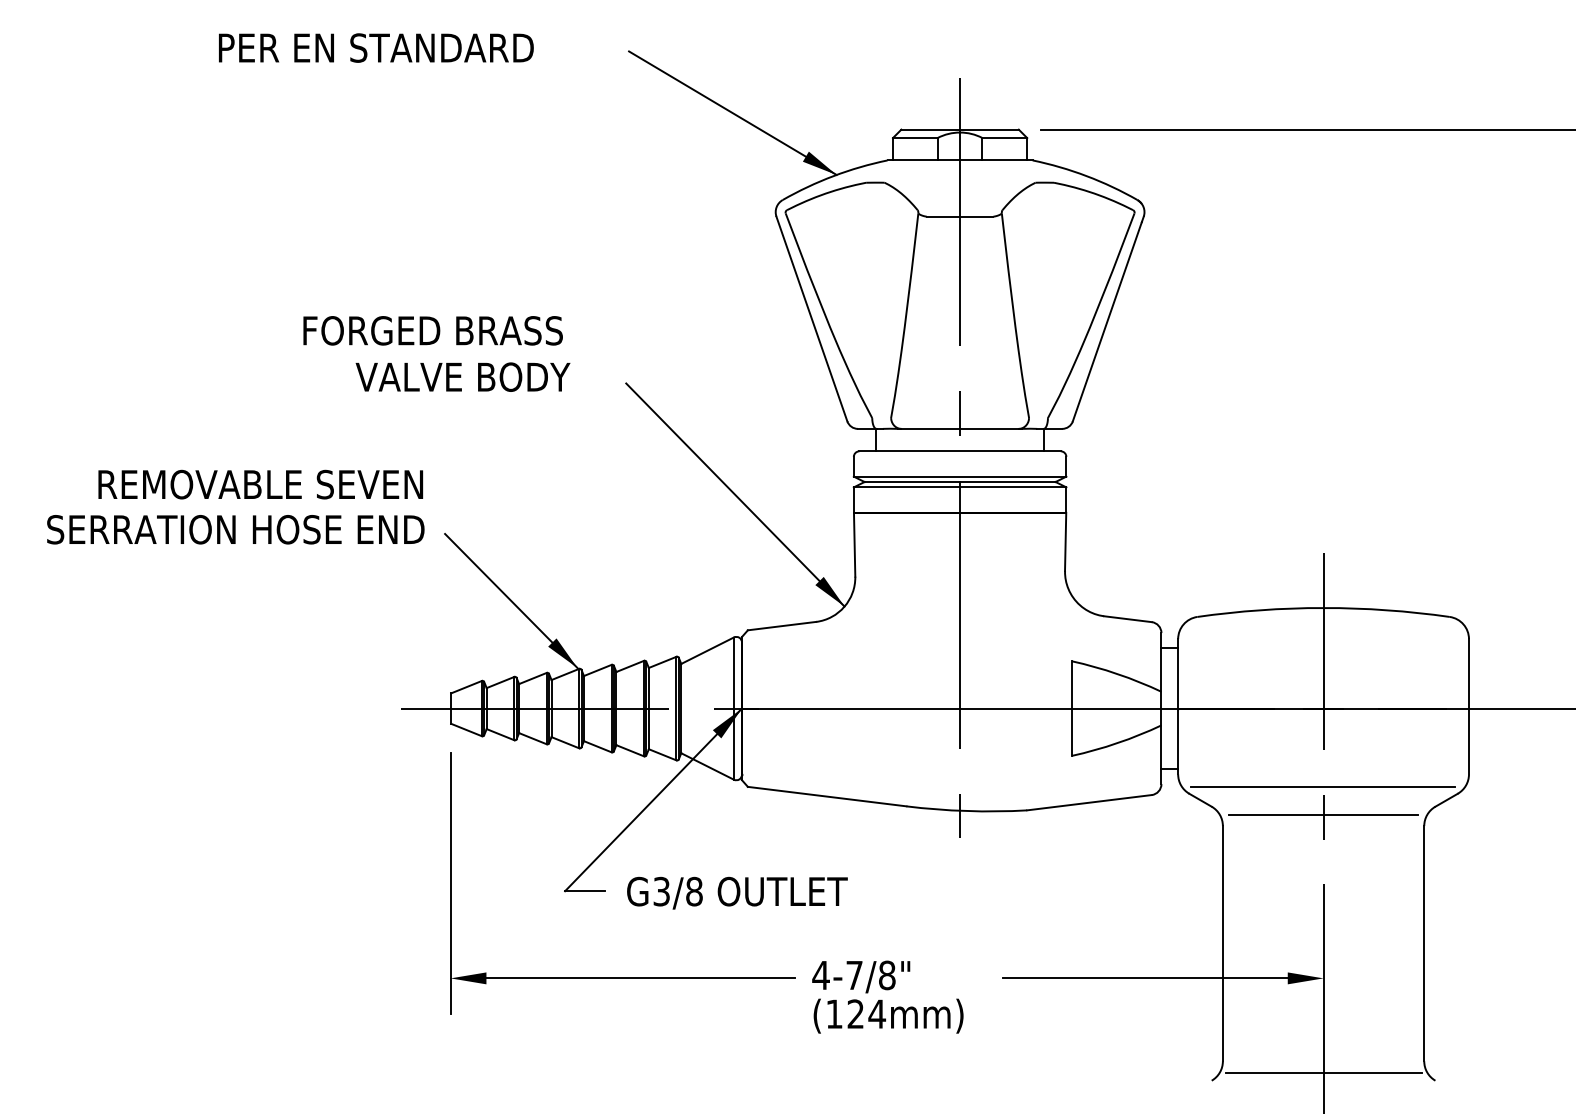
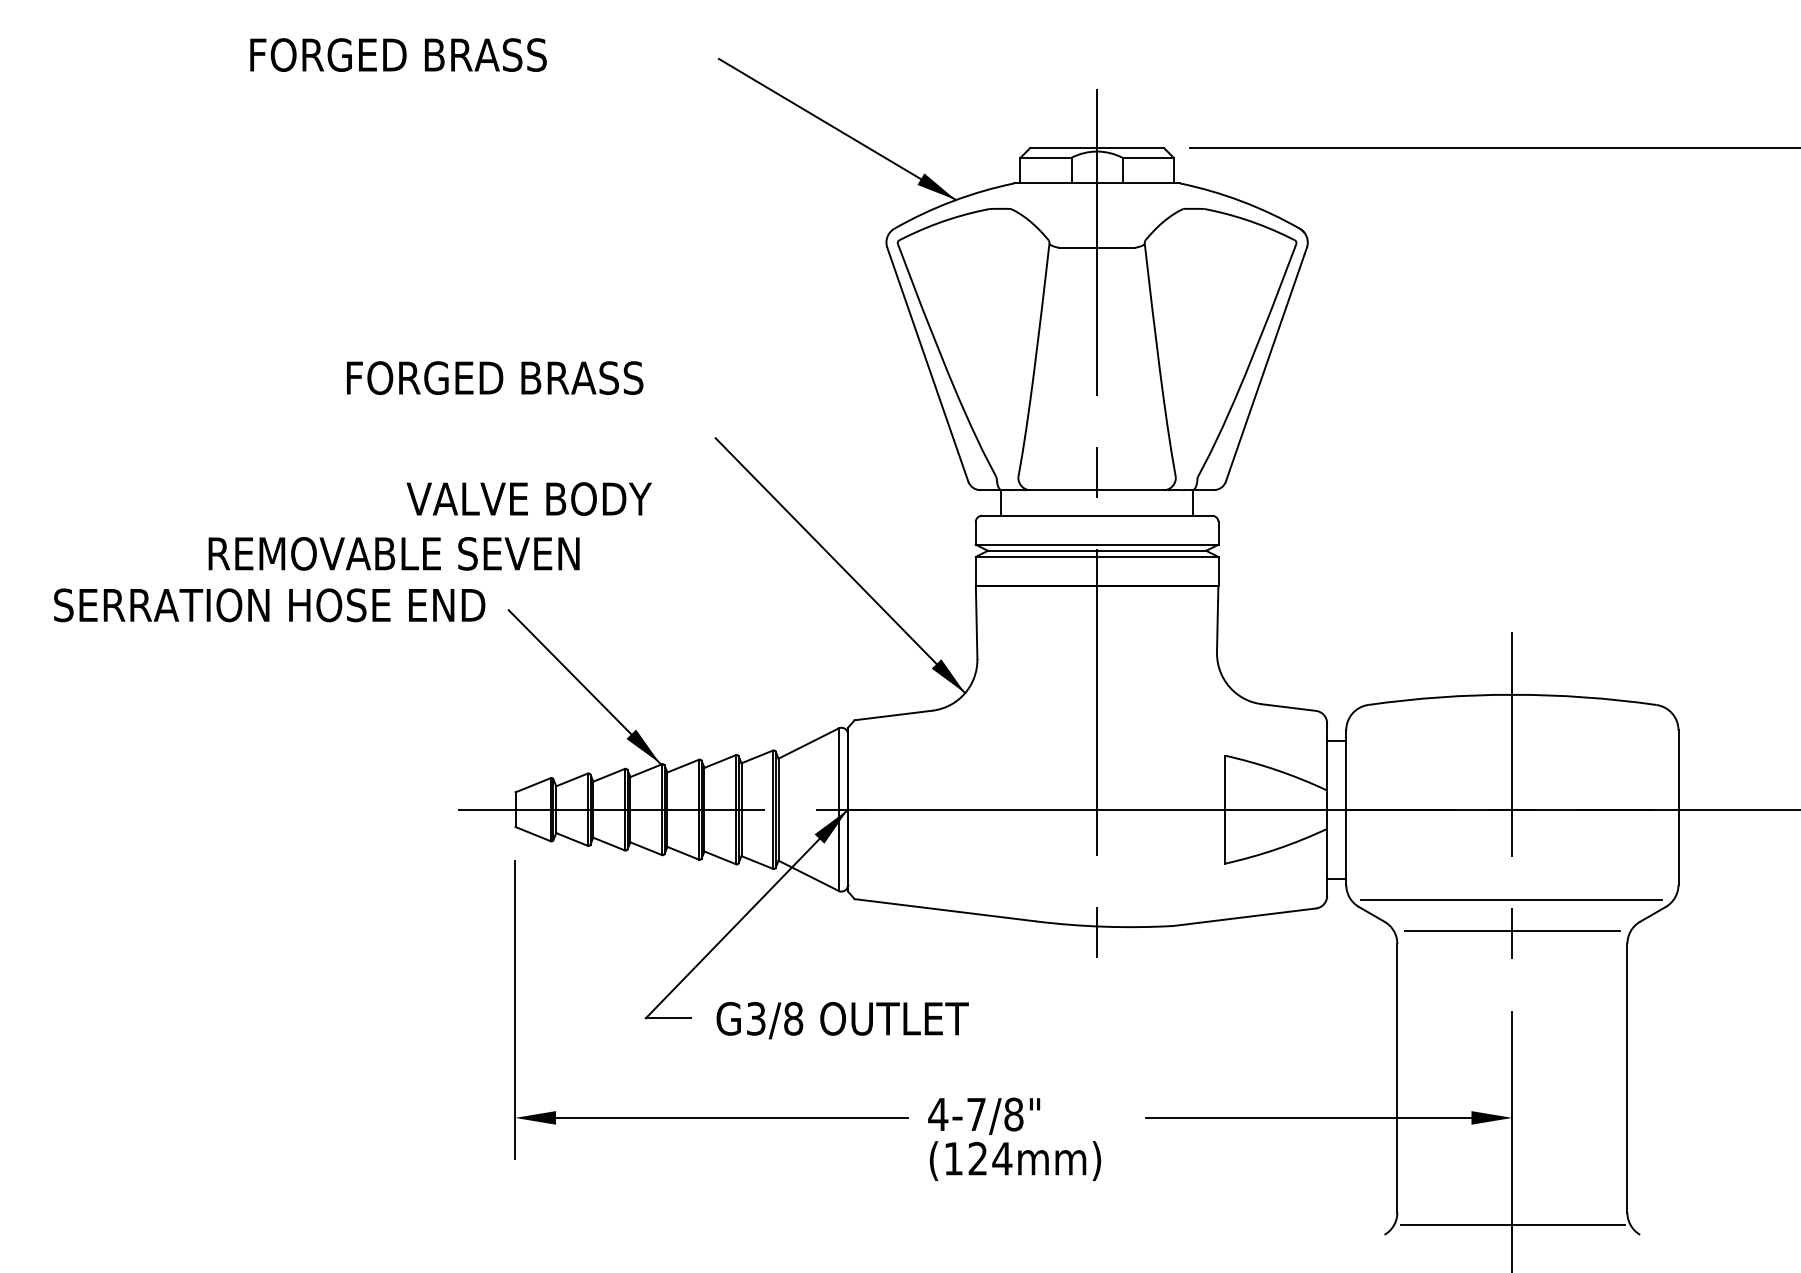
text: (378, 47) -> (432, 54), PER EN STANDARD -> FORGED BRASS
text: (462, 376) -> (528, 498), moved
text: (260, 484) -> (393, 553), moved

